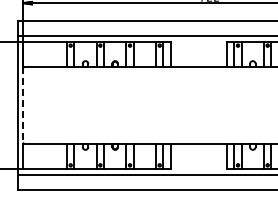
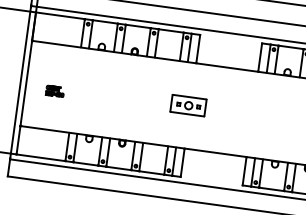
part: (169, 105) -> (188, 105), added
line: (23, 106) -> (26, 84), dashed -> solid
part: (49, 108) -> (55, 90), added

